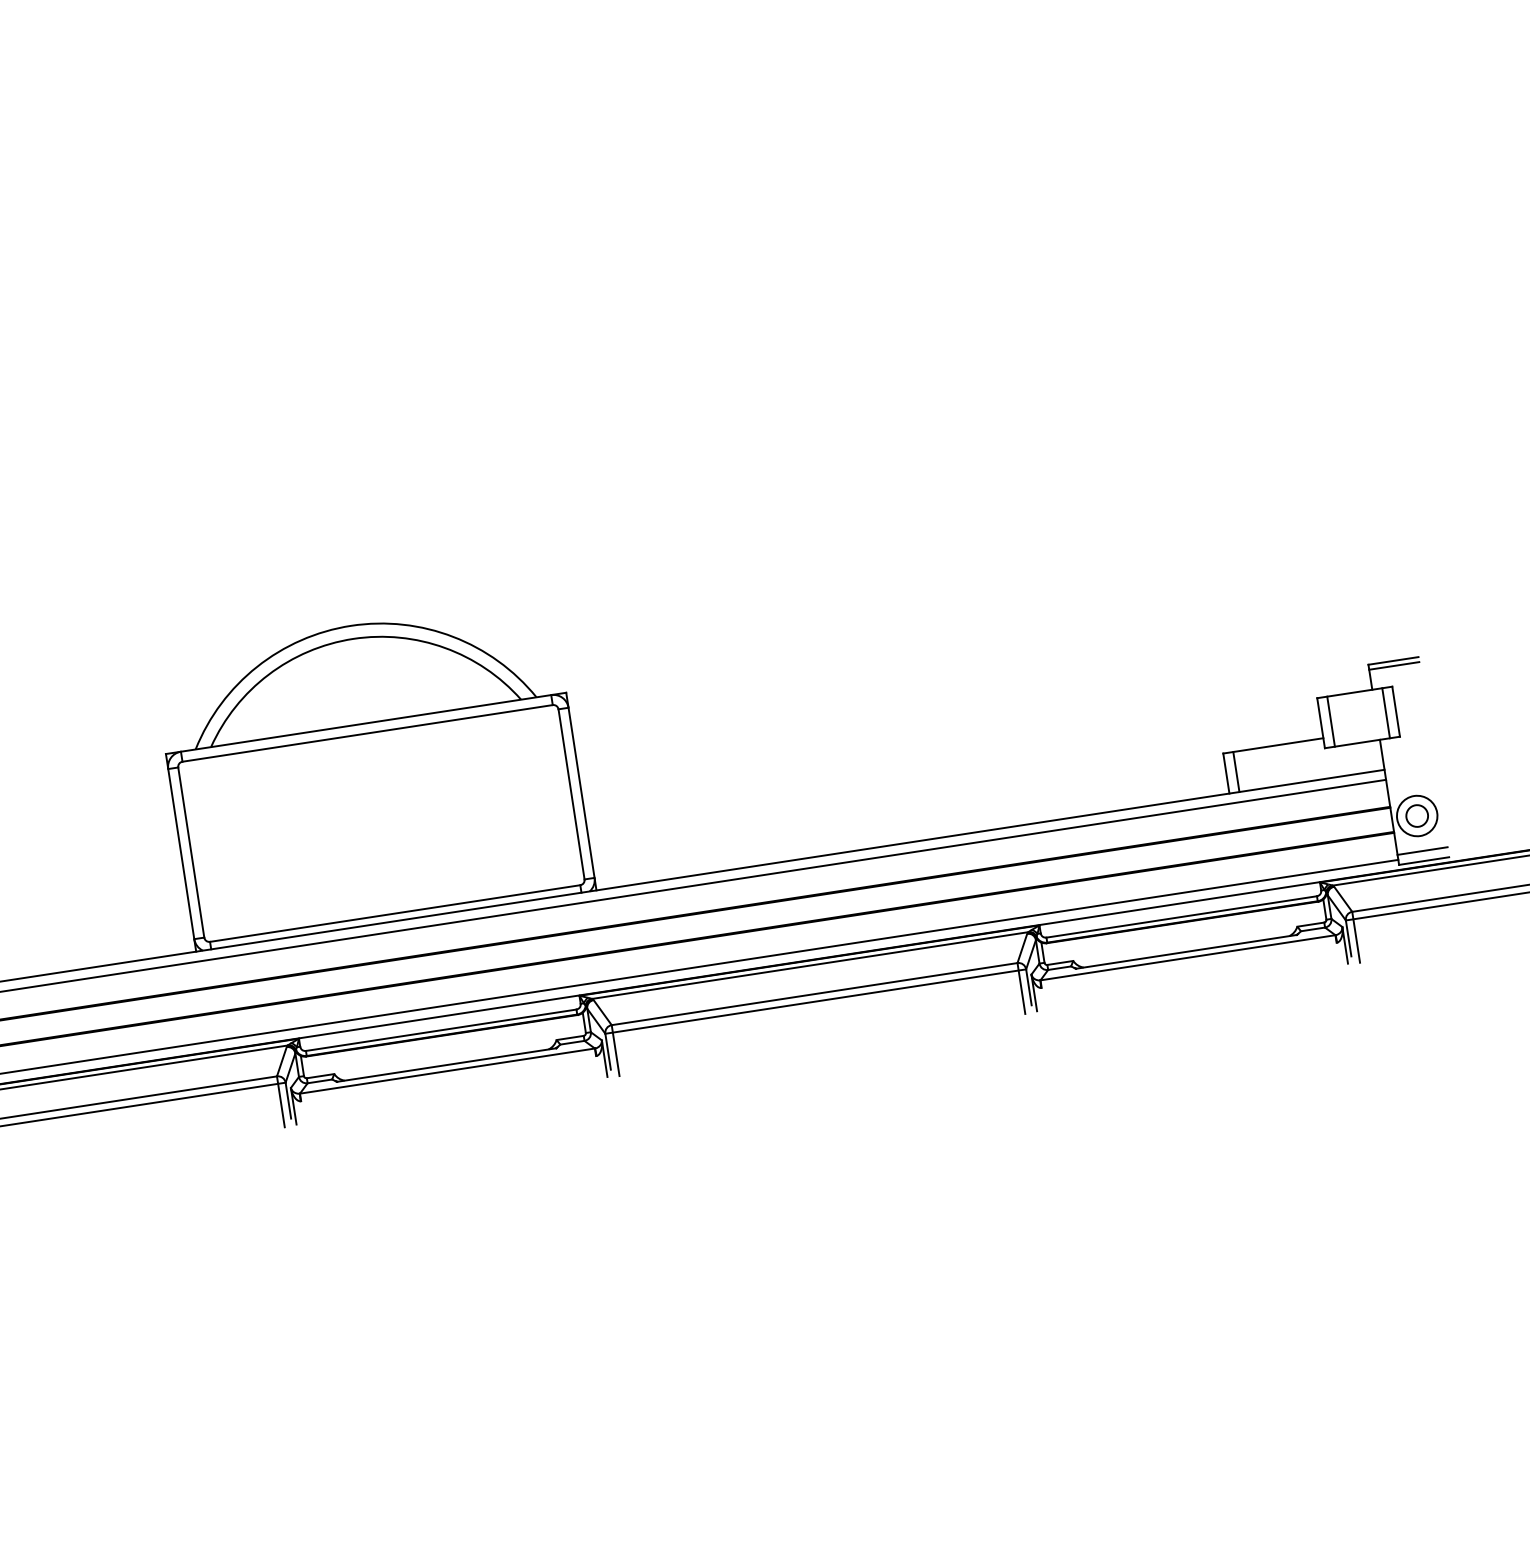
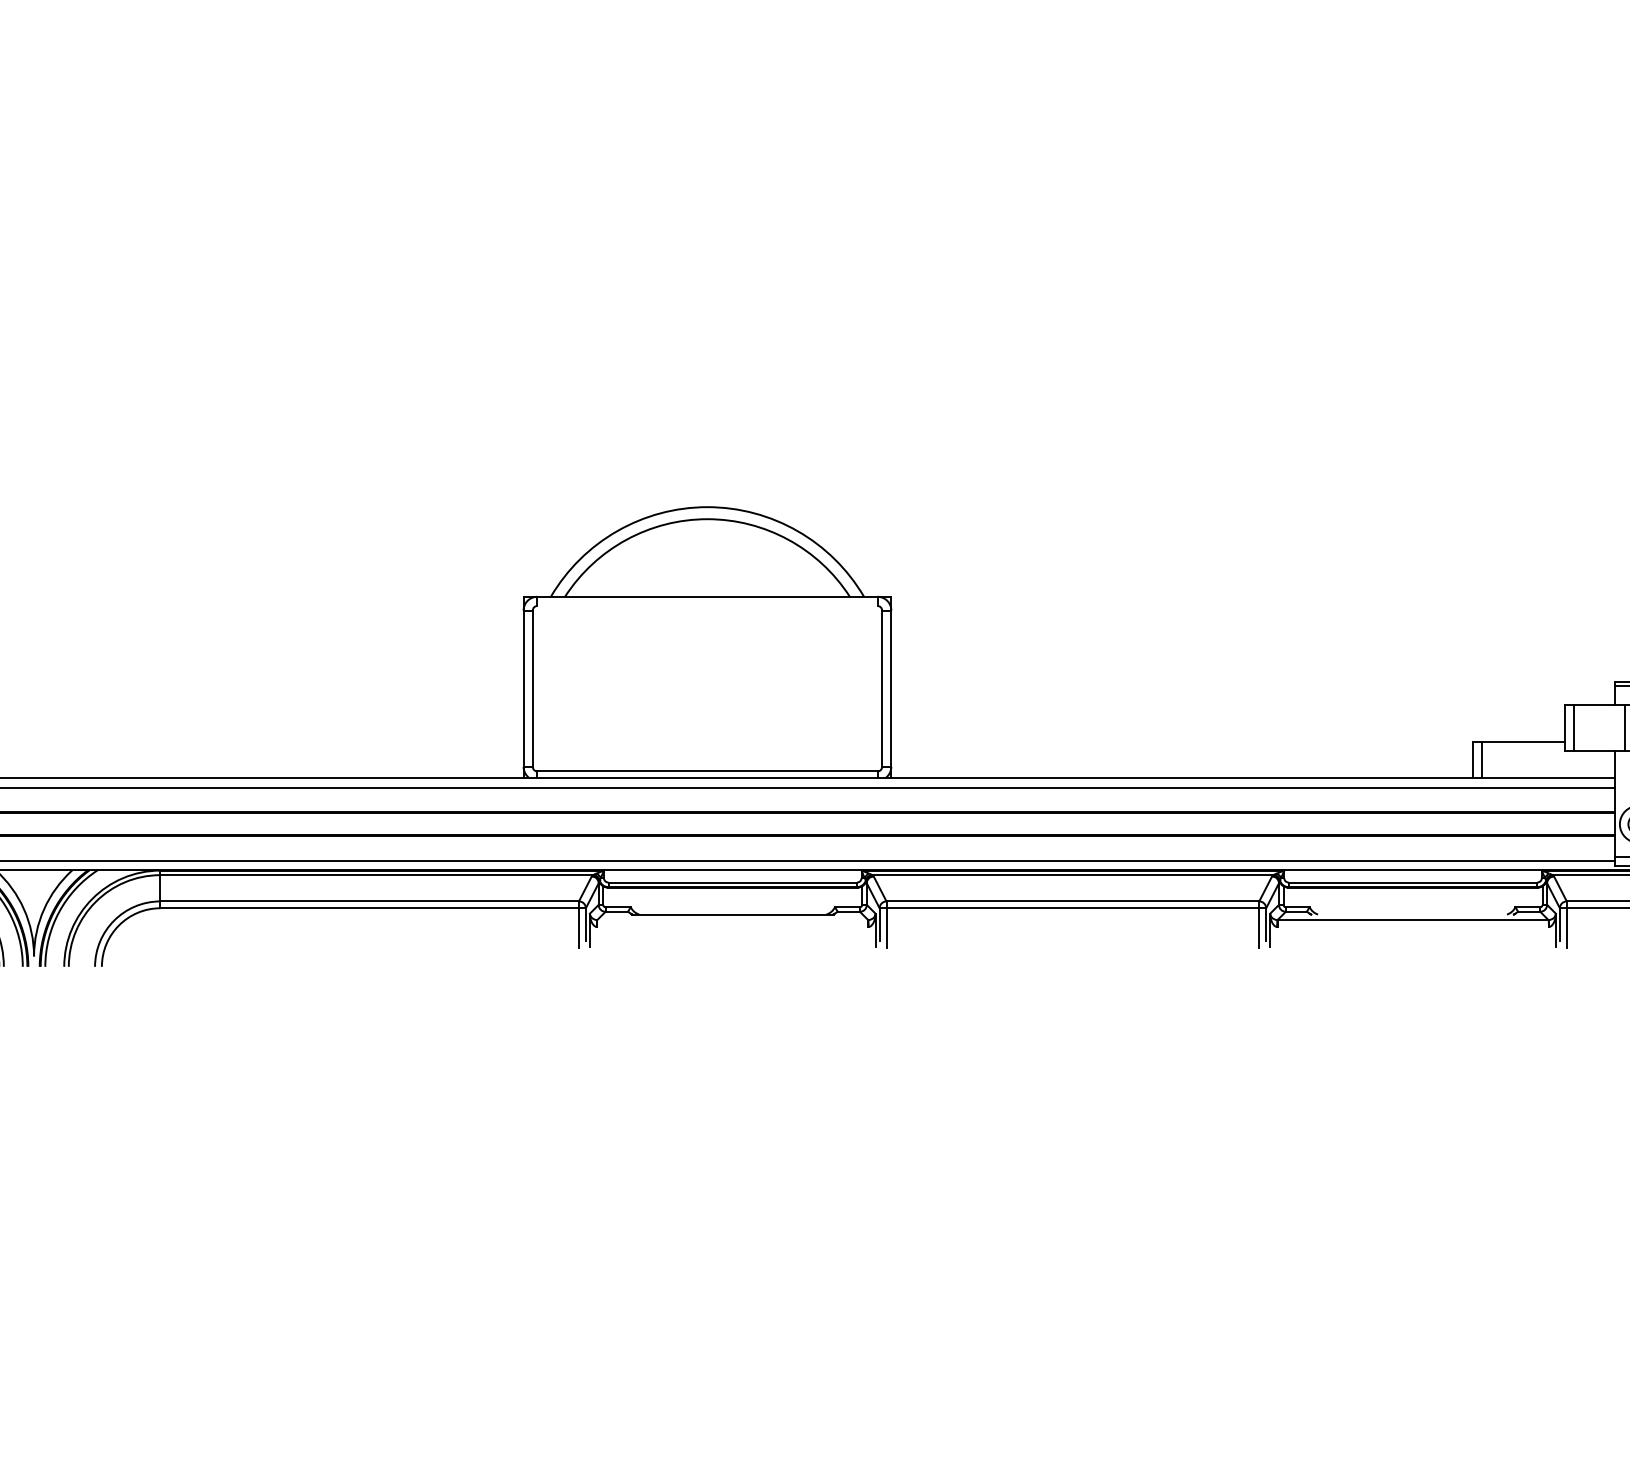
line: (367, 732) -> (707, 605), removed
line: (1186, 951) -> (1412, 914), removed
line: (447, 1071) -> (732, 920), removed

